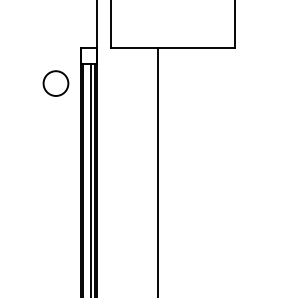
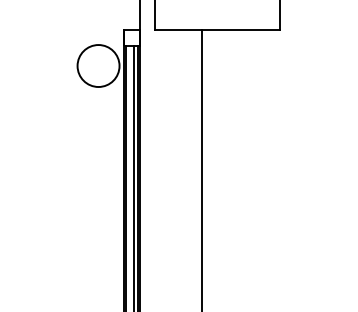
circle: (55, 84) -> (98, 66), size x1.67

